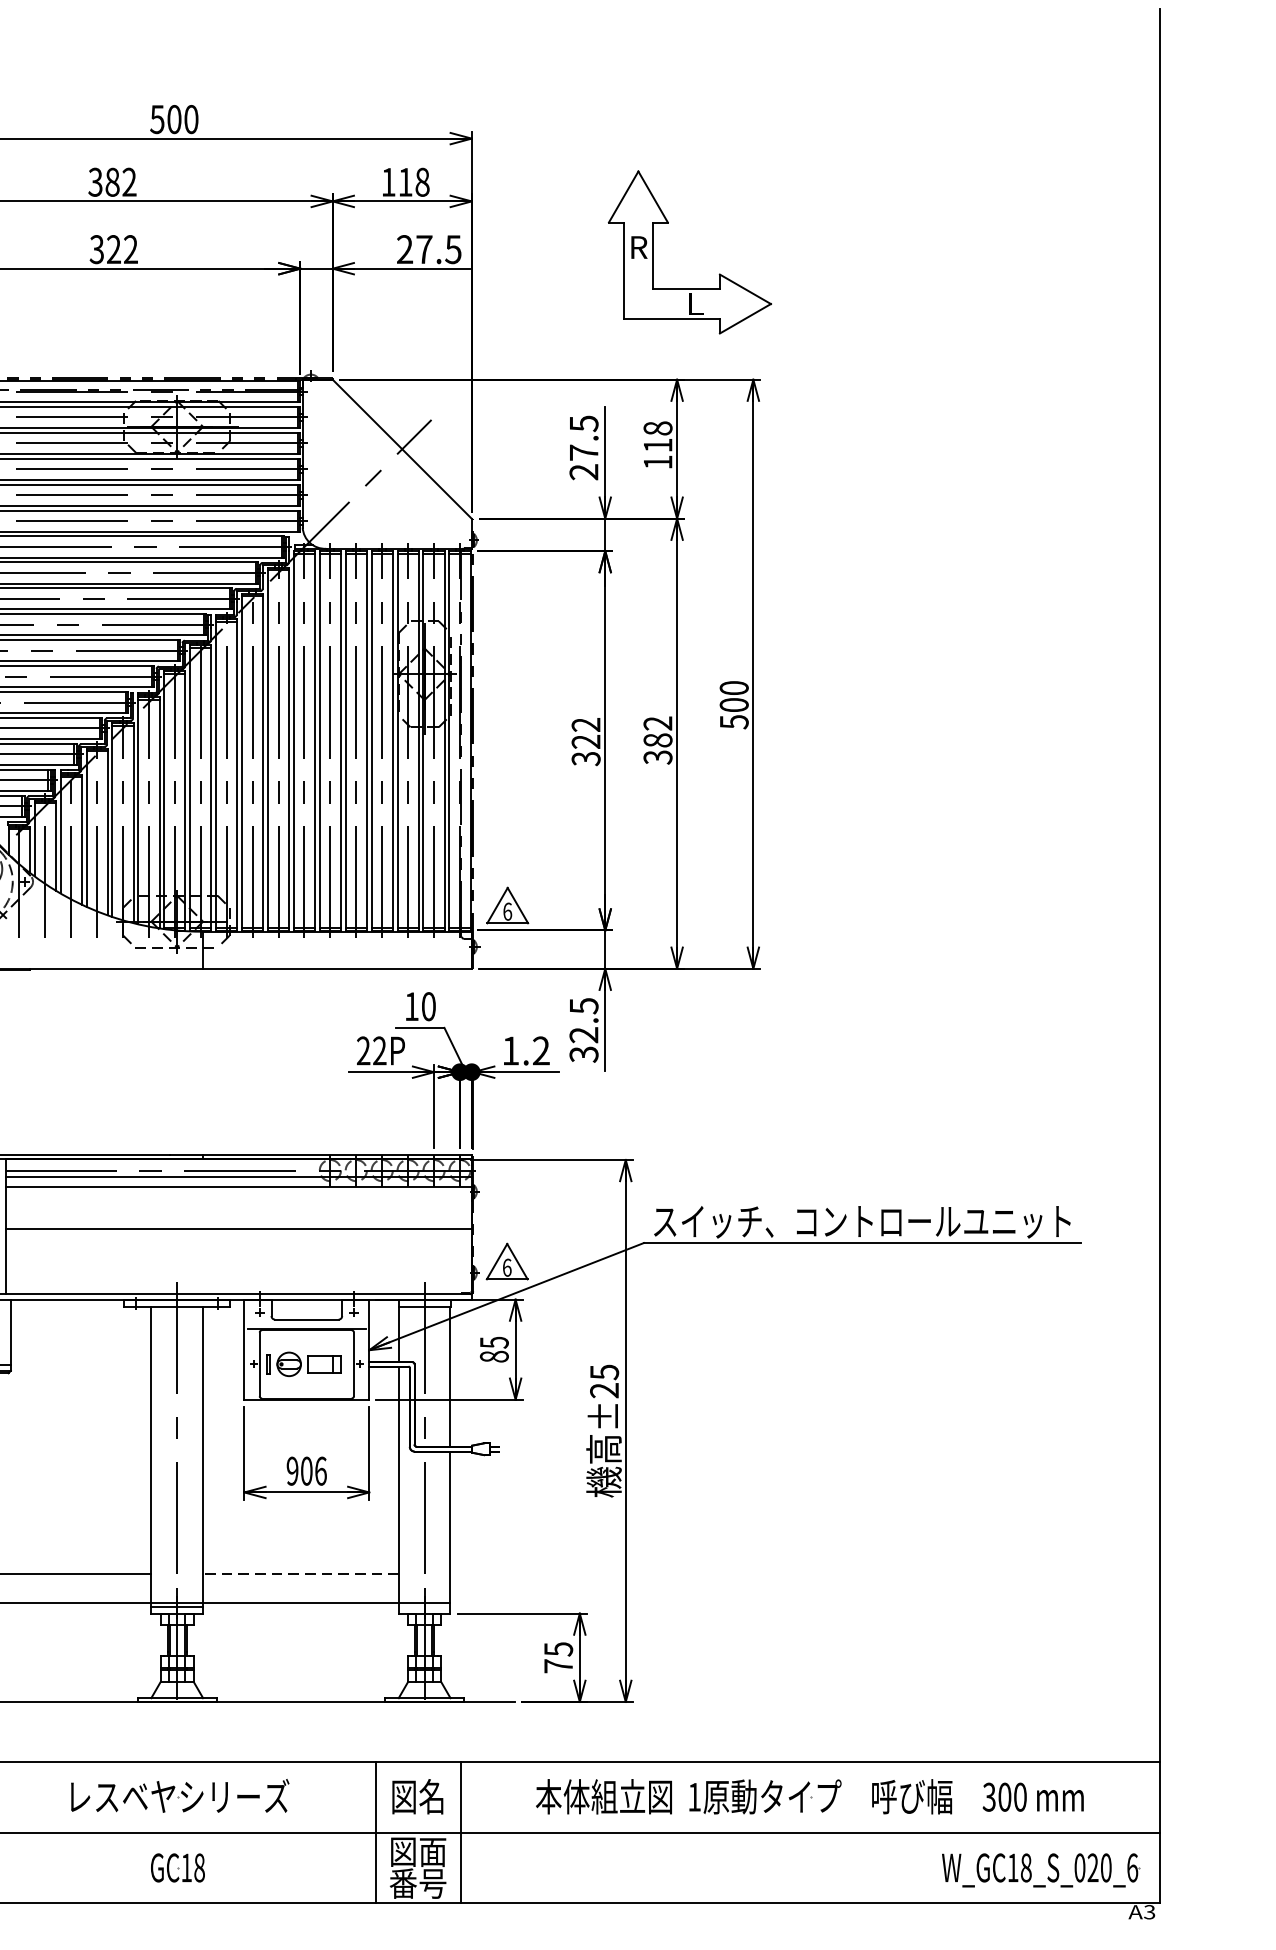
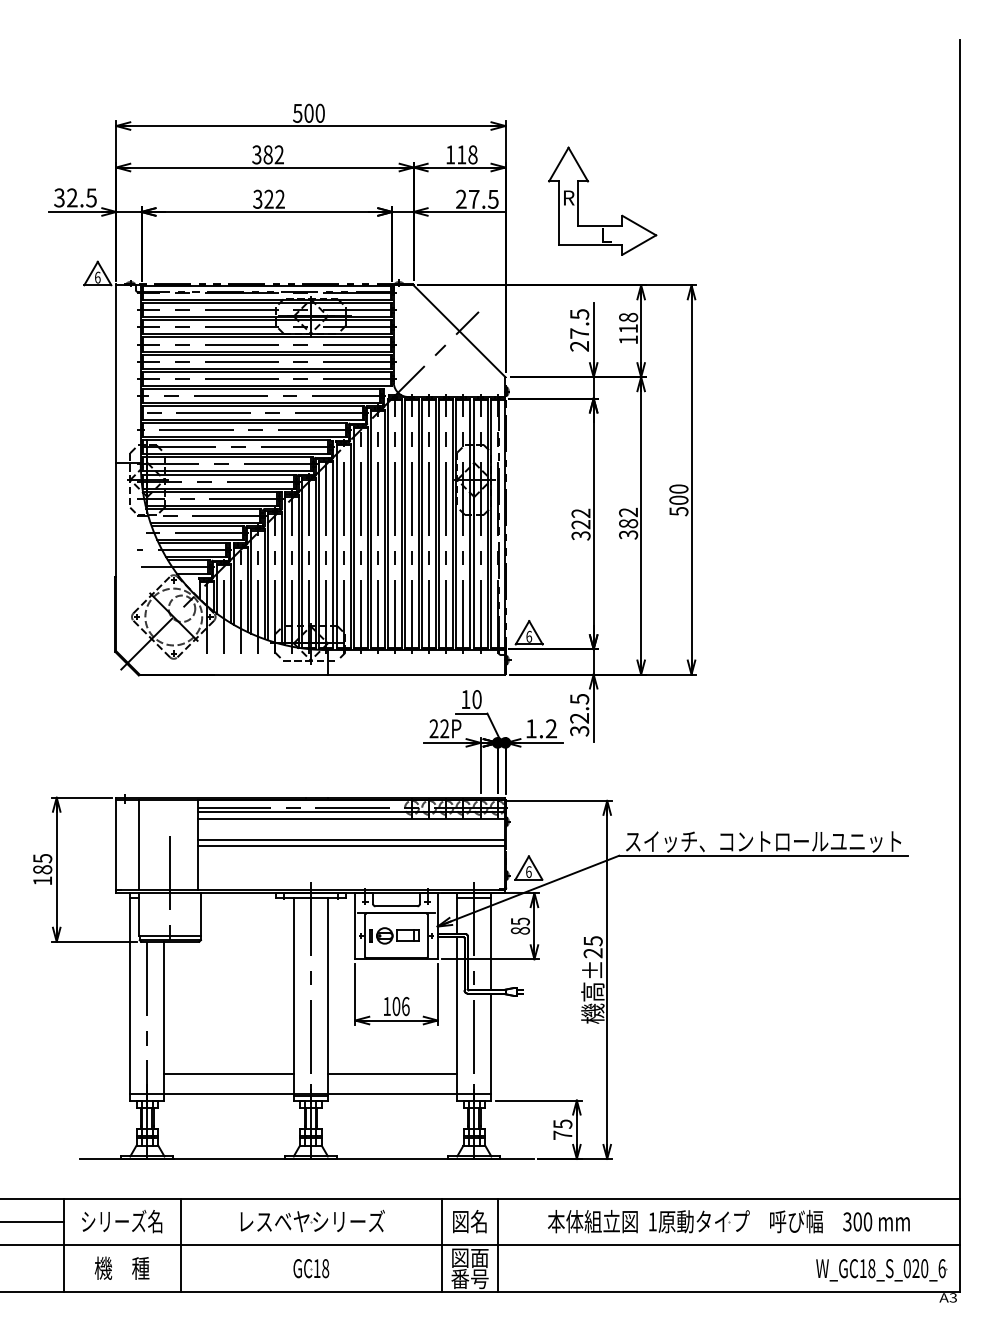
part: (668, 224) -> (588, 182), moved
line: (238, 1218) -> (351, 839), added
text: (291, 1471) -> (386, 1006), 906 -> 106
line: (300, 1574) -> (392, 1074), dashed -> solid

